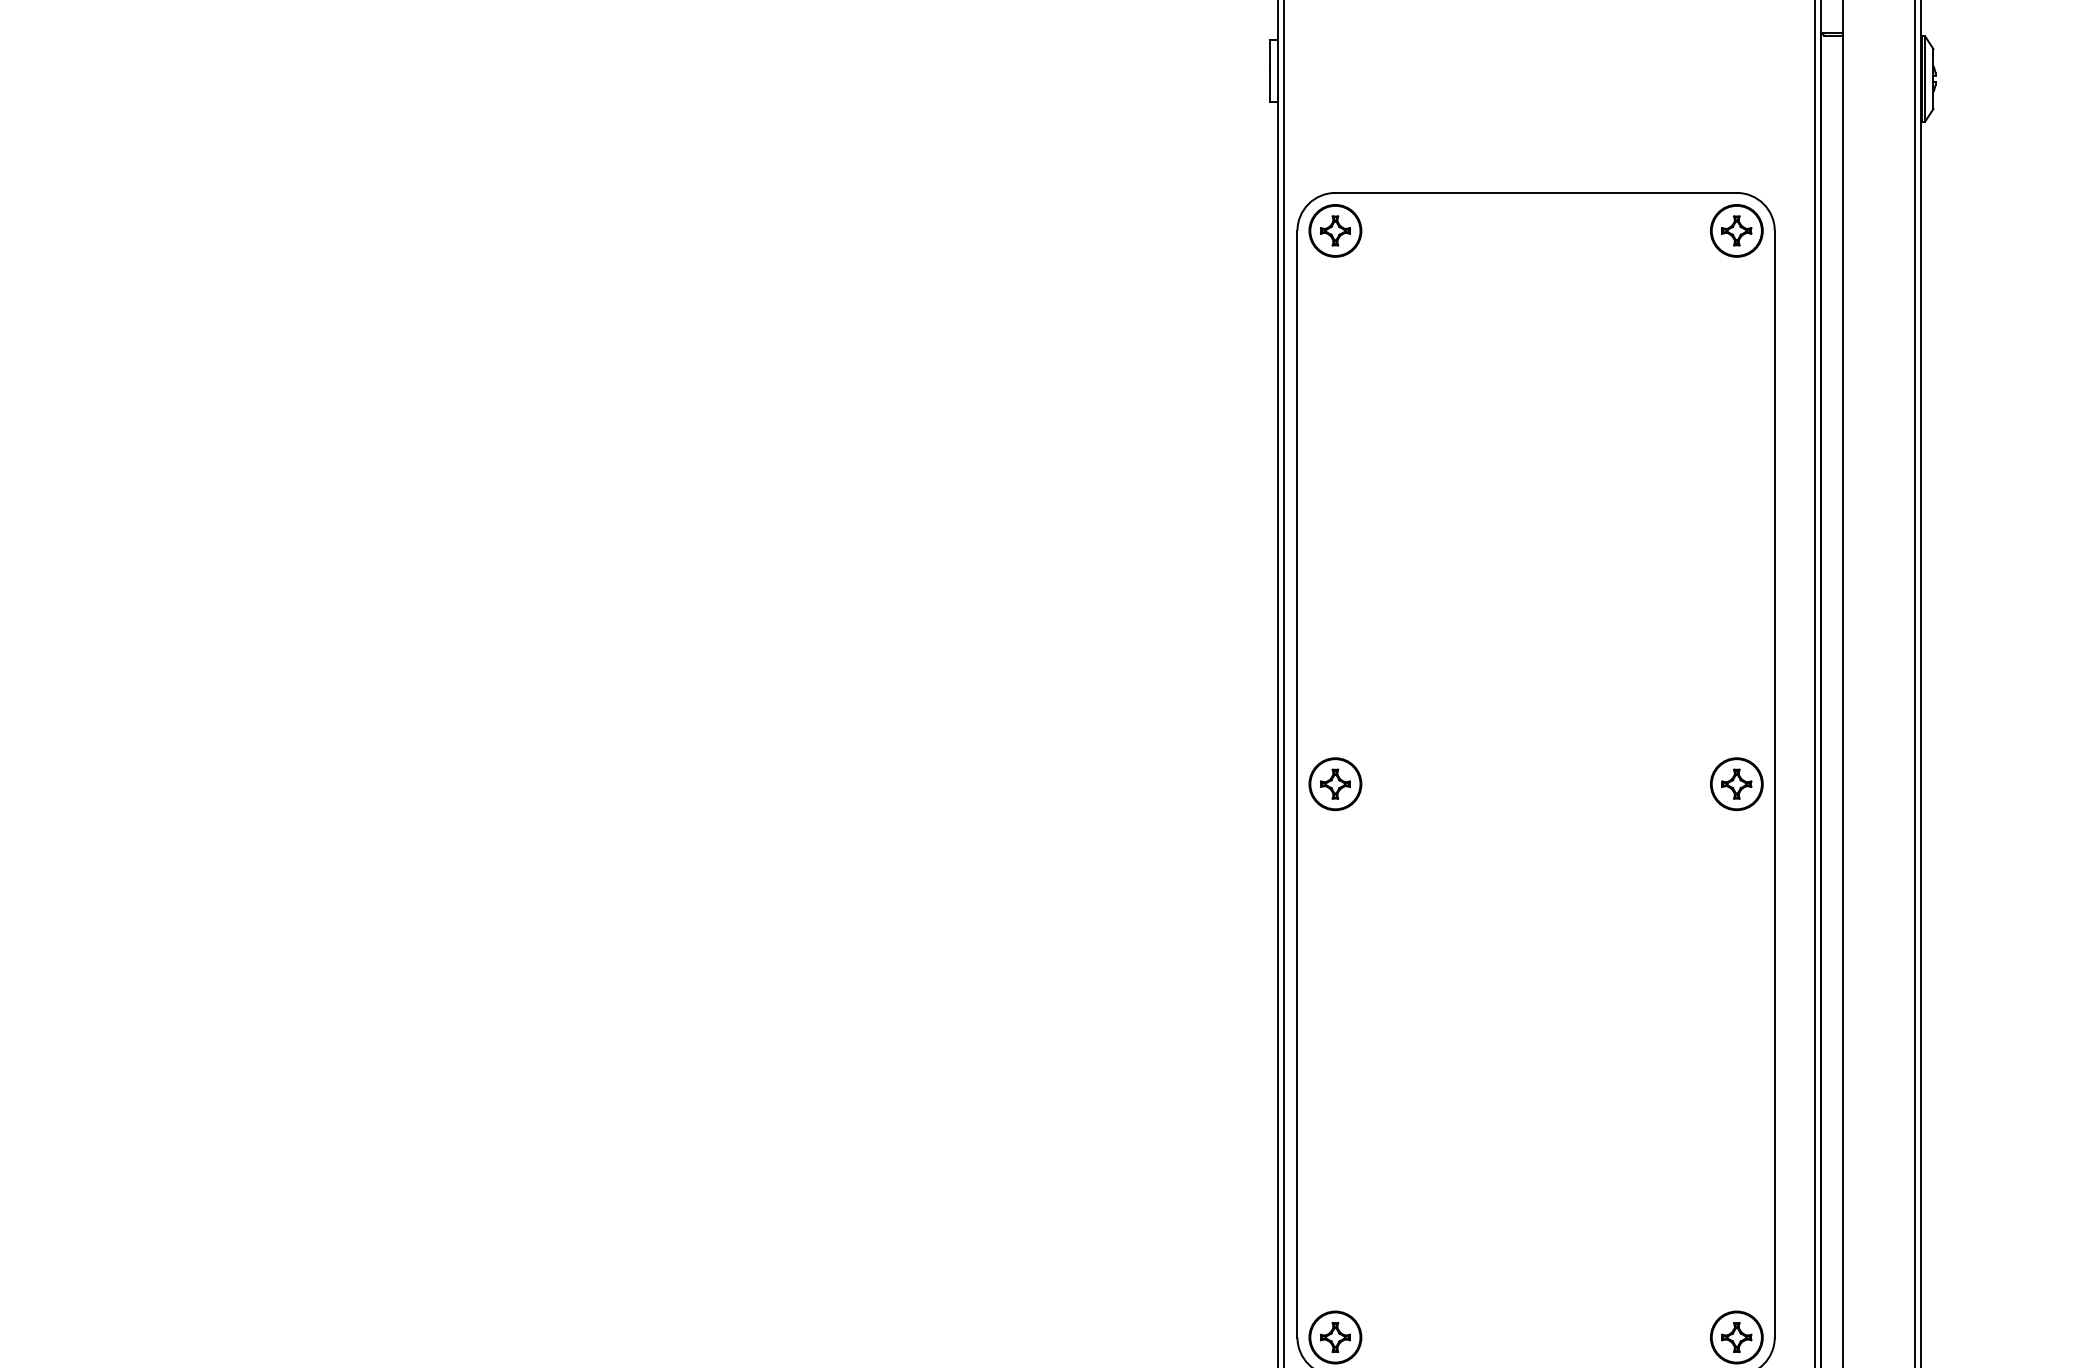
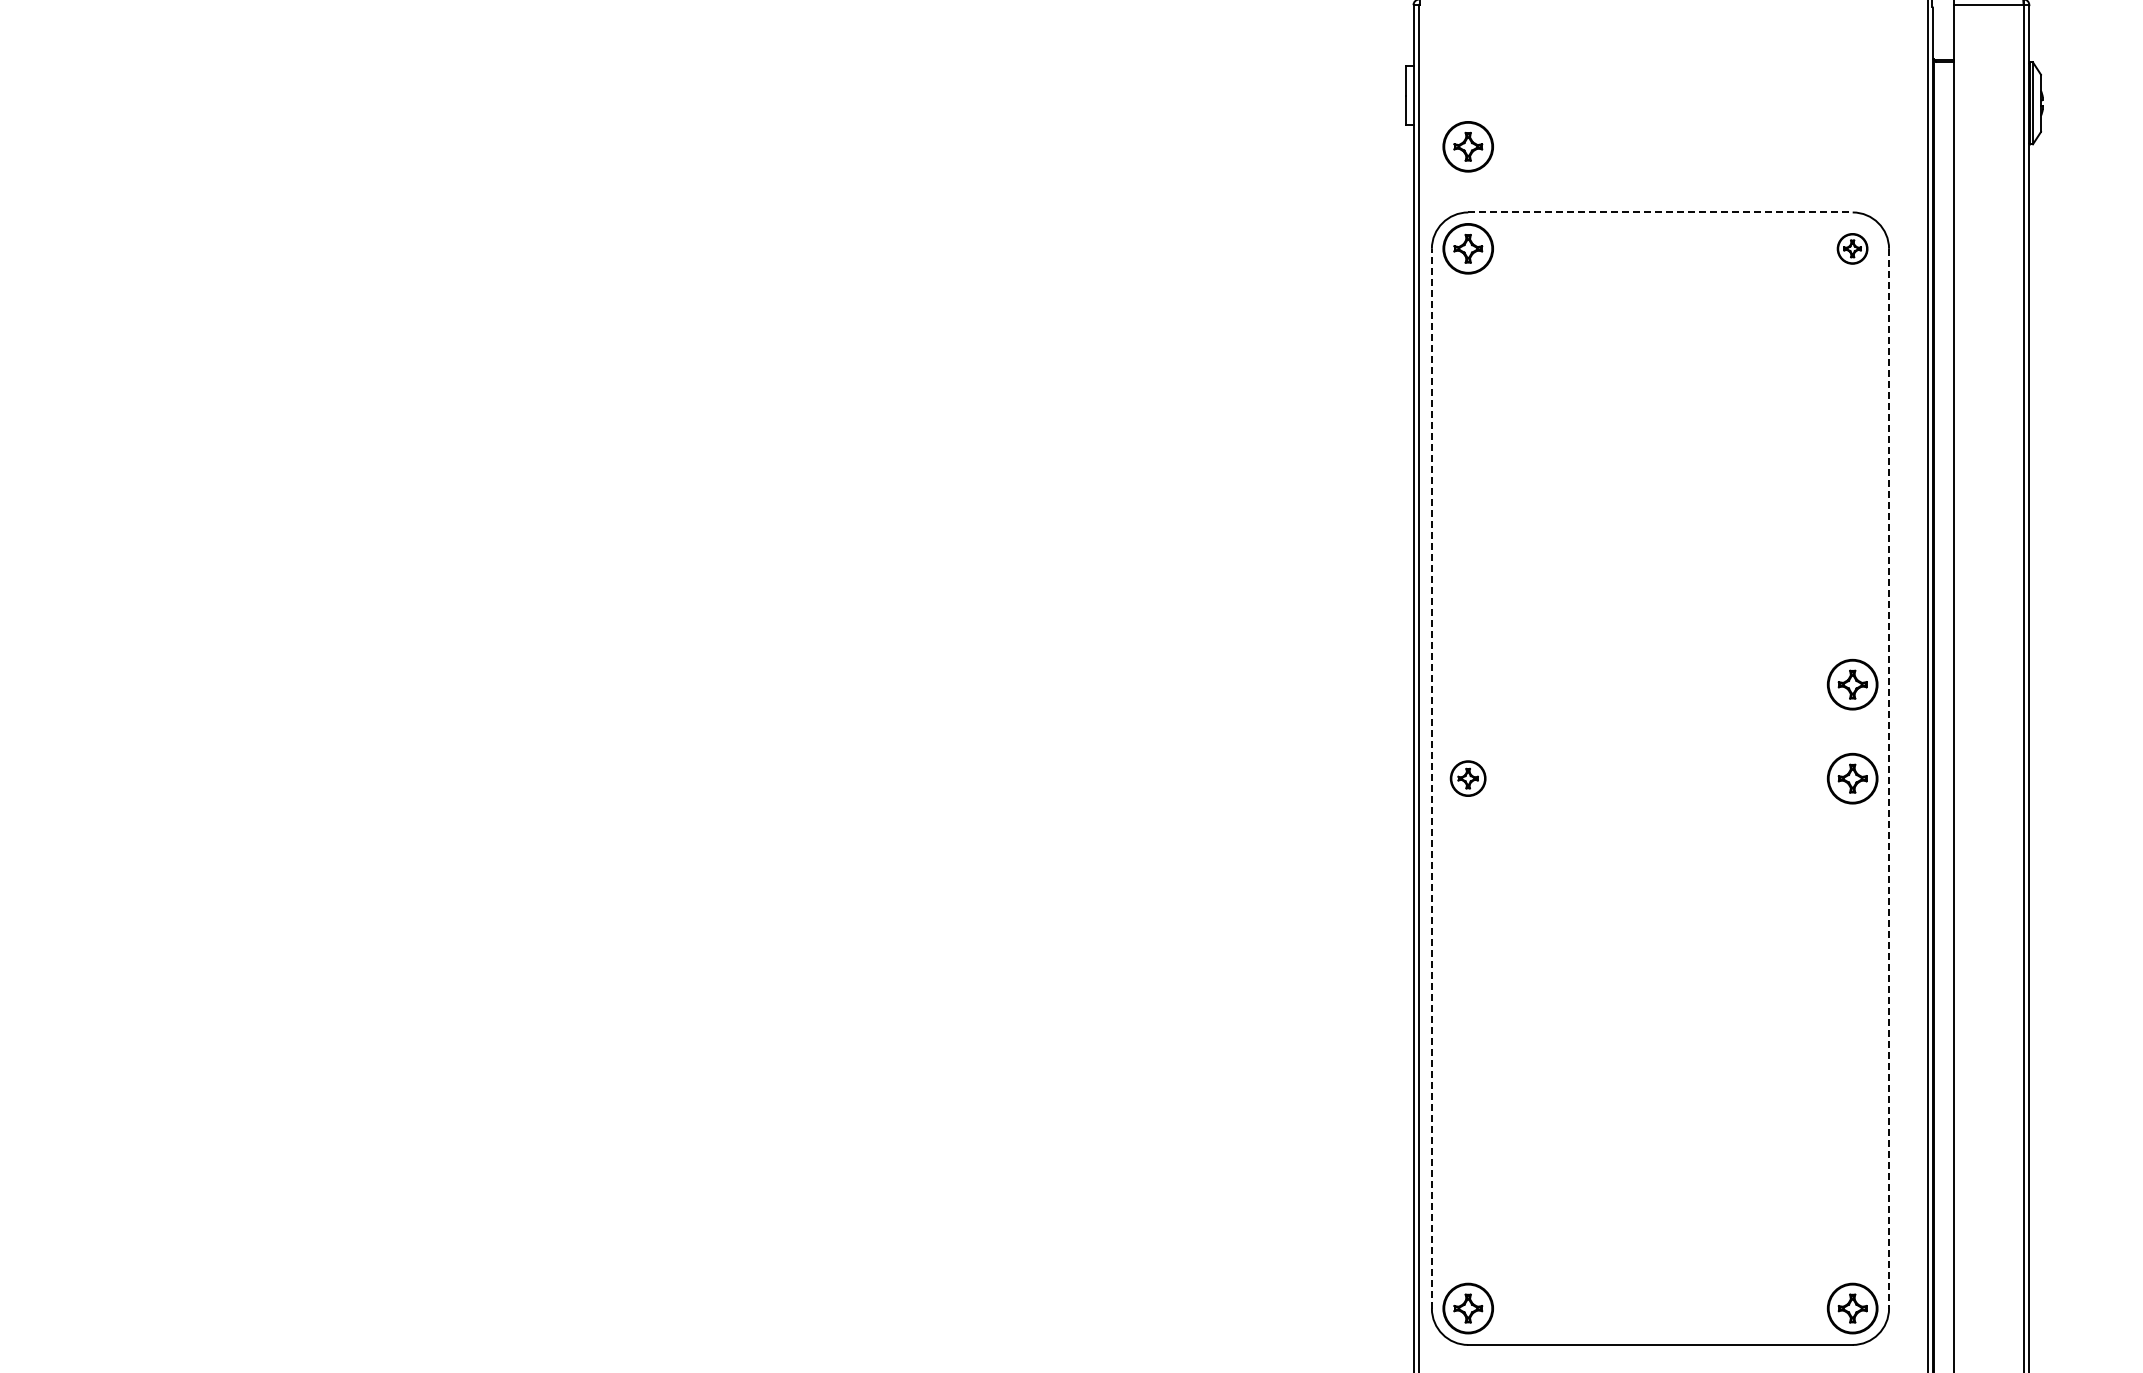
part: (1334, 124) -> (1467, 146), added
line: (1536, 192) -> (1660, 212), solid -> dashed
part: (1736, 230) -> (1852, 248), size x0.6
part: (1736, 685) -> (1852, 684), added
line: (1297, 784) -> (1431, 778), solid -> dashed
part: (1334, 784) -> (1467, 778), size x0.7
line: (1775, 784) -> (1889, 778), solid -> dashed

